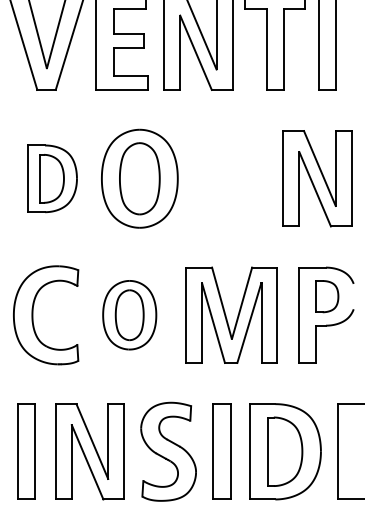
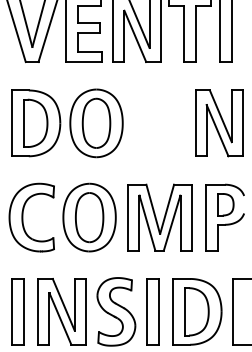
part: (52, 178) -> (36, 123), size x1.43
part: (129, 315) -> (89, 217), size x1.43

